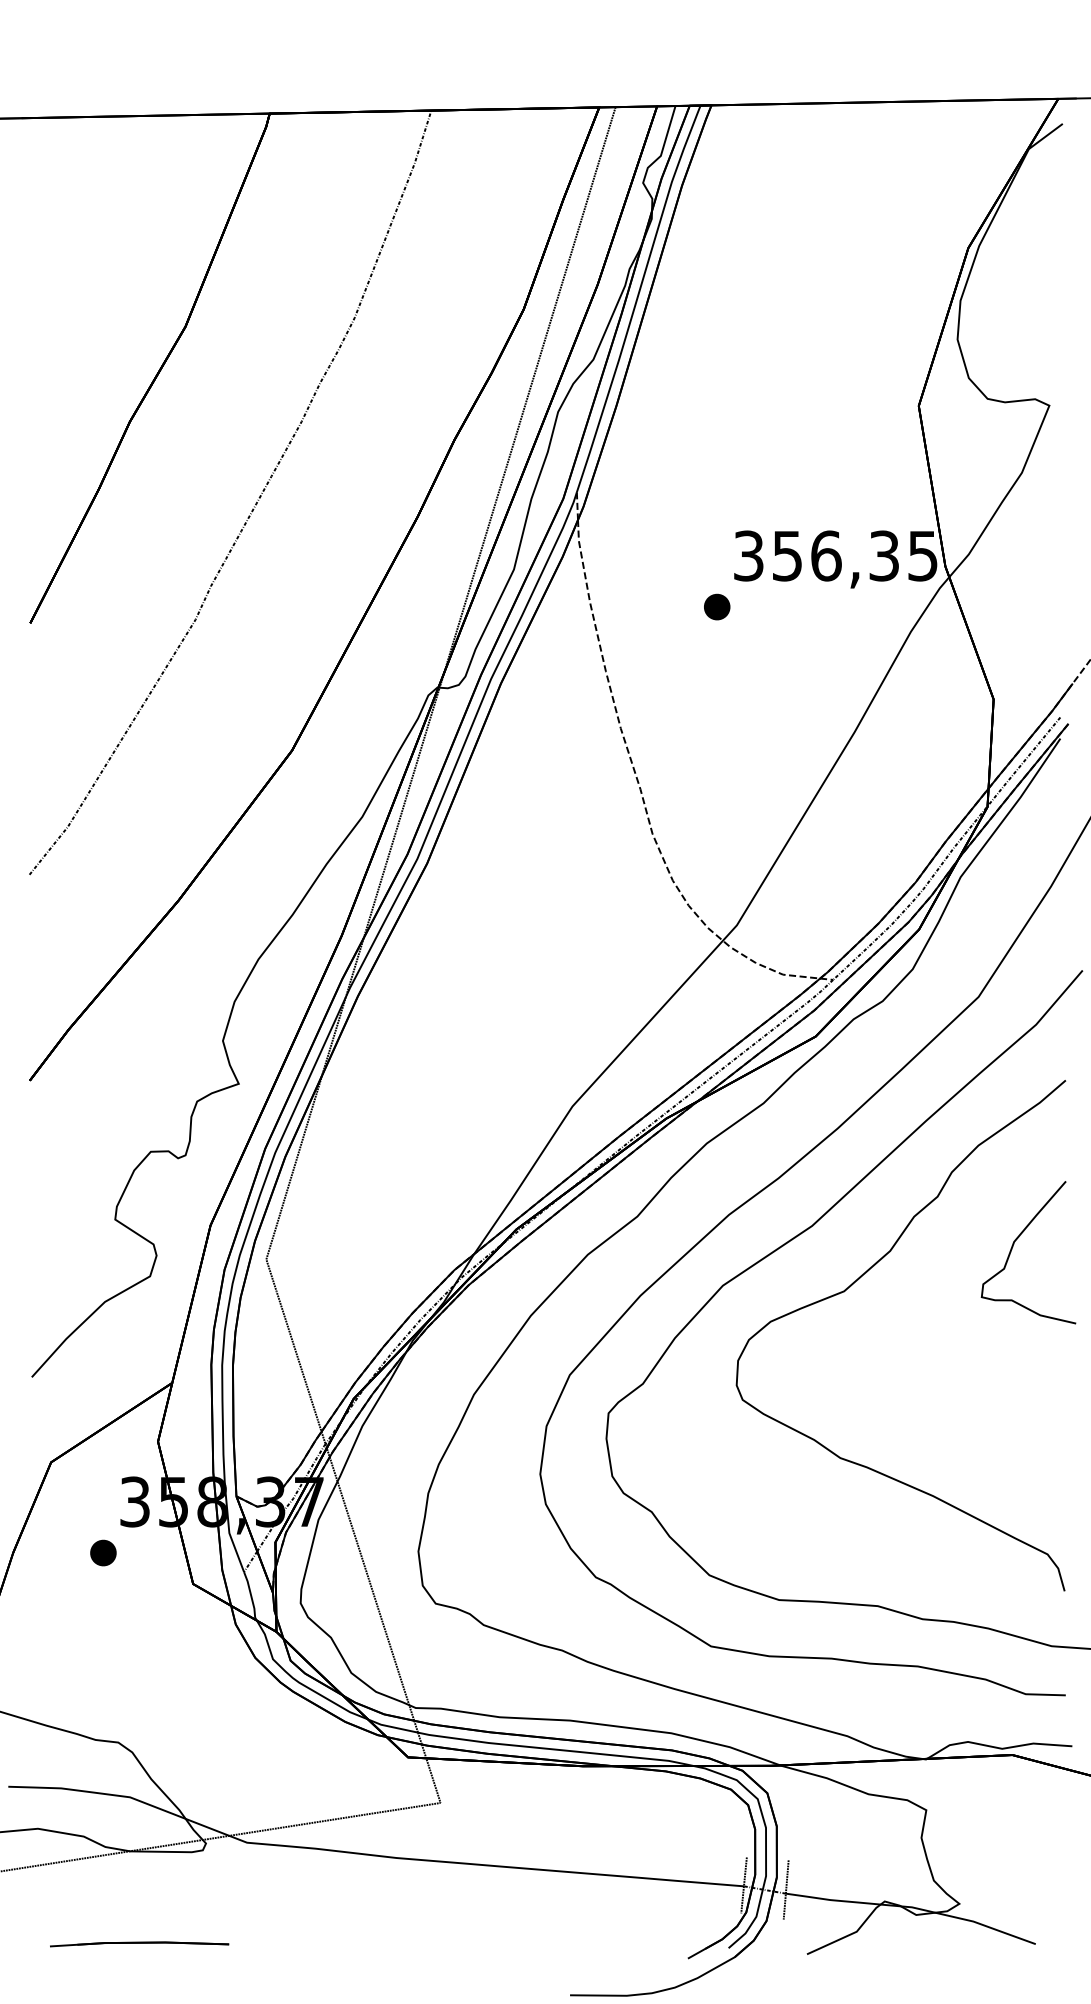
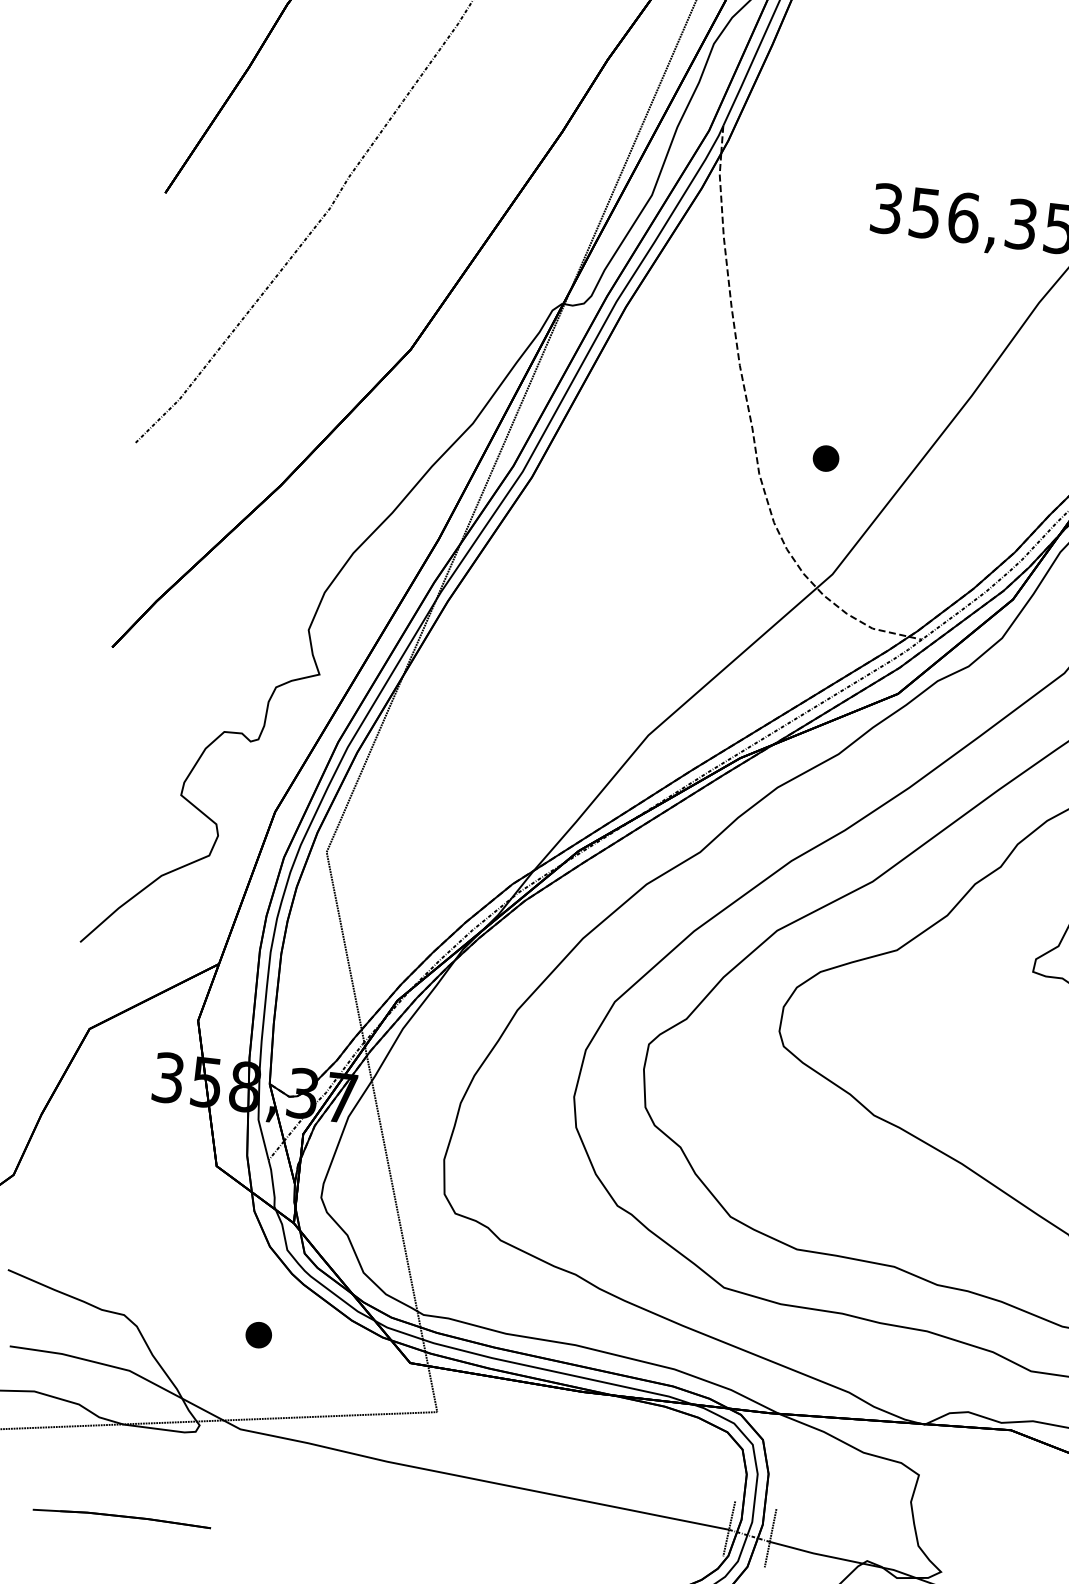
part: (717, 606) -> (826, 458), moved
part: (103, 1552) -> (258, 1334), moved

